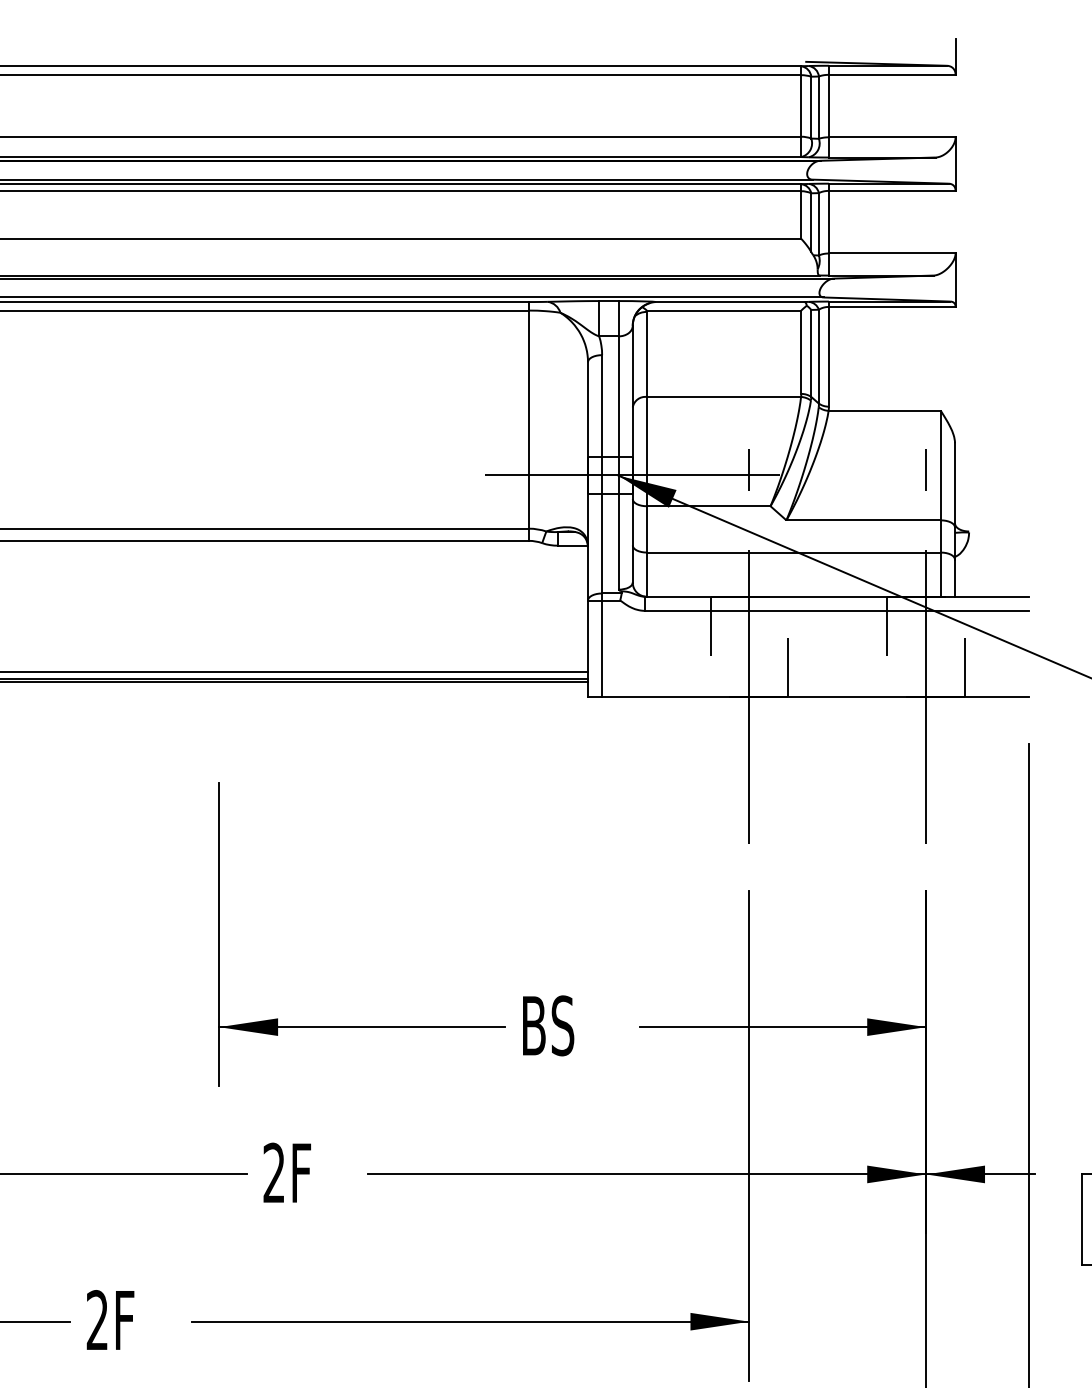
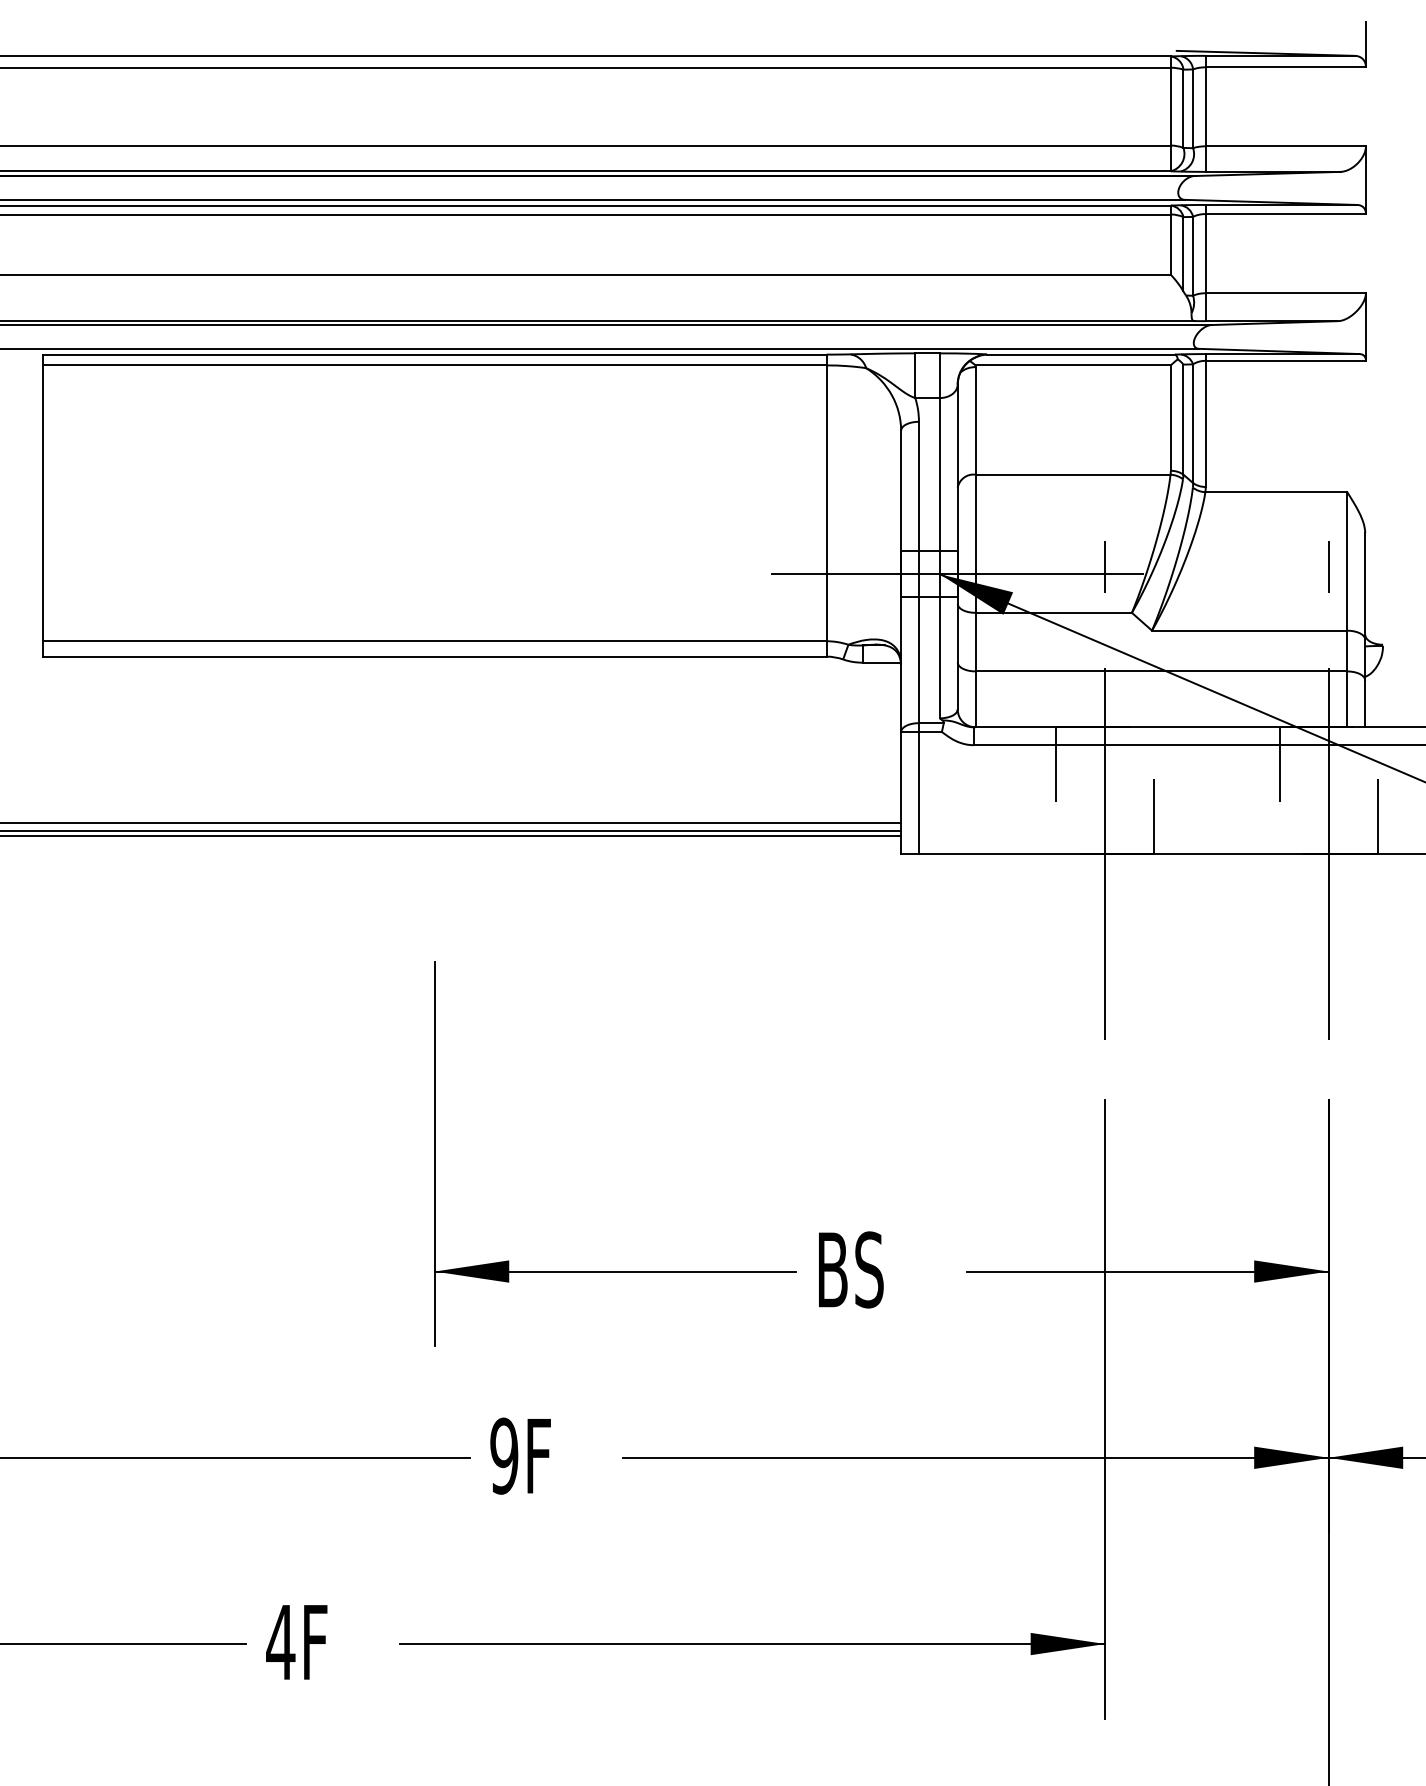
text: (274, 1172) -> (504, 1455), 2F -> 9F
text: (97, 1319) -> (280, 1641), 2F -> 4F

